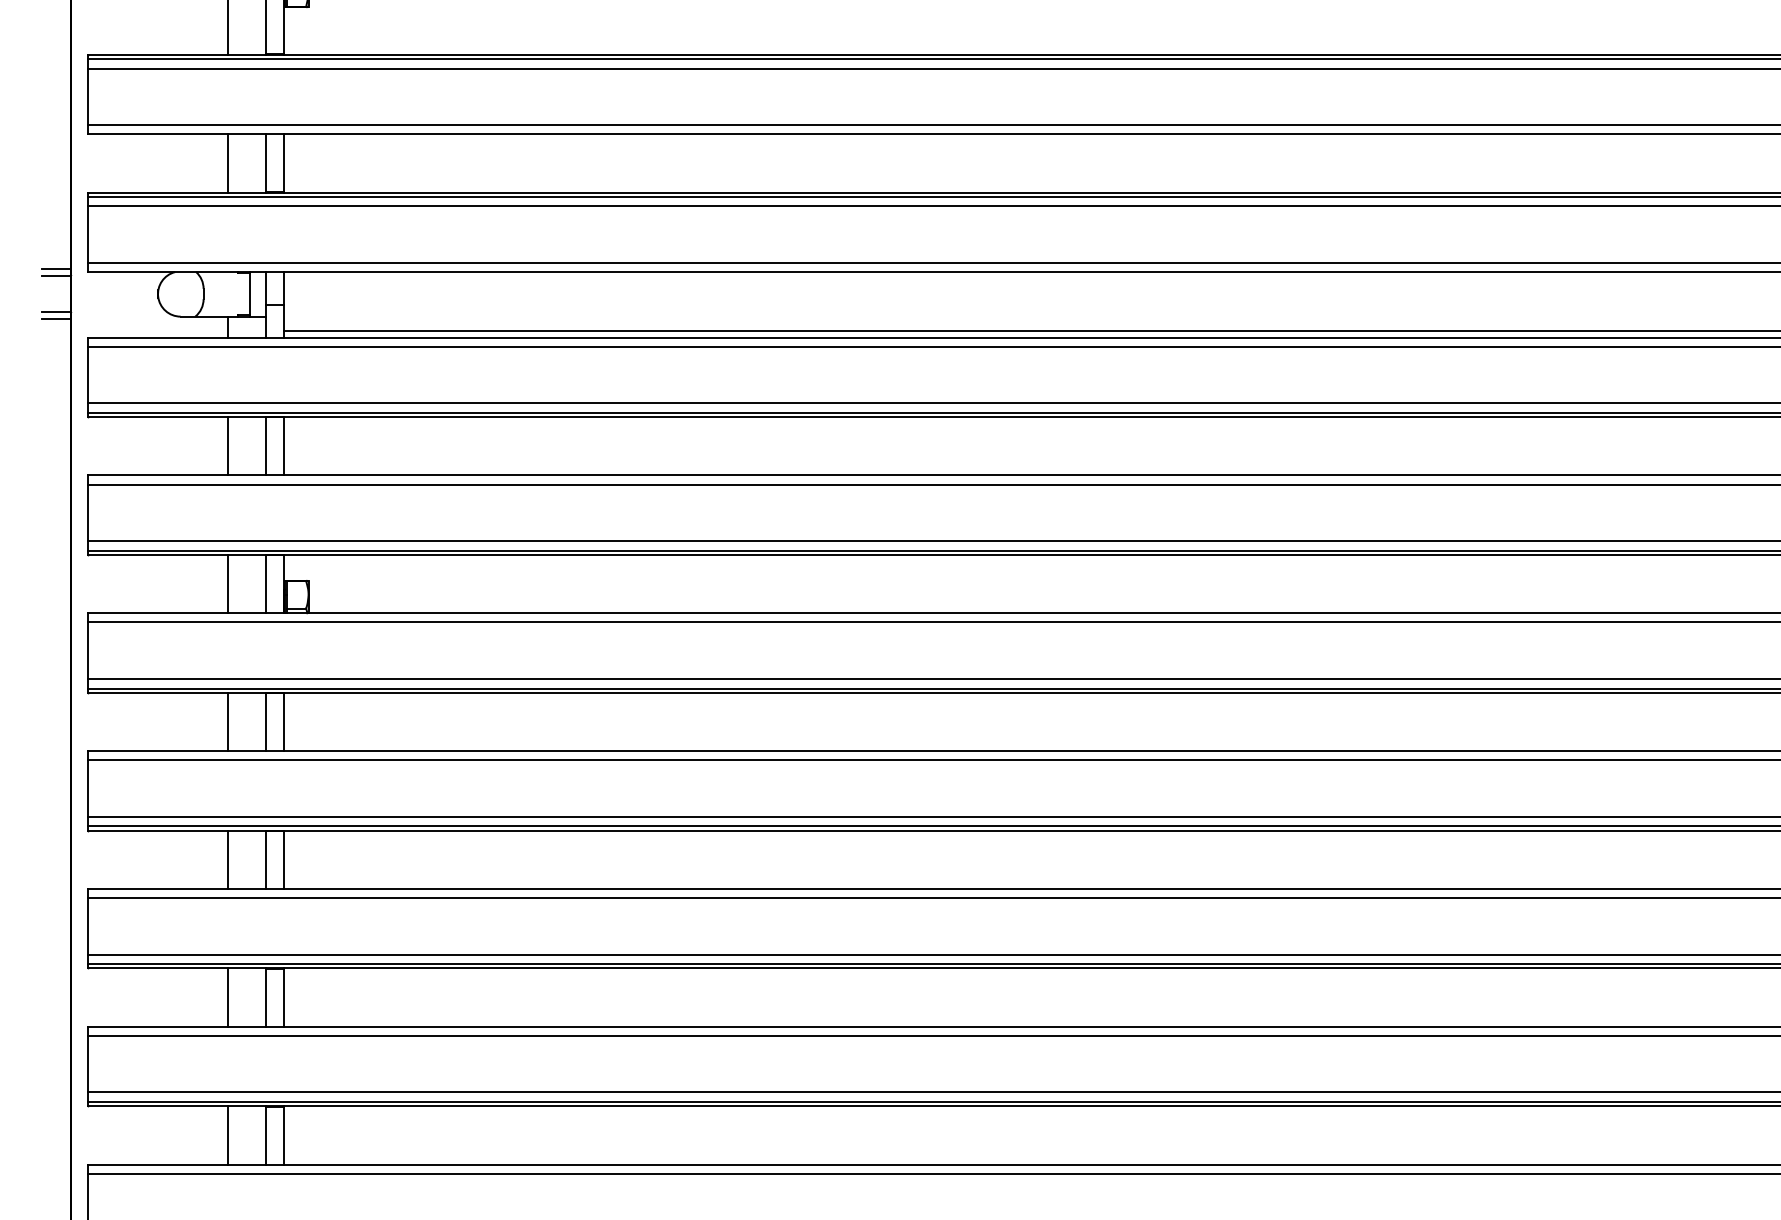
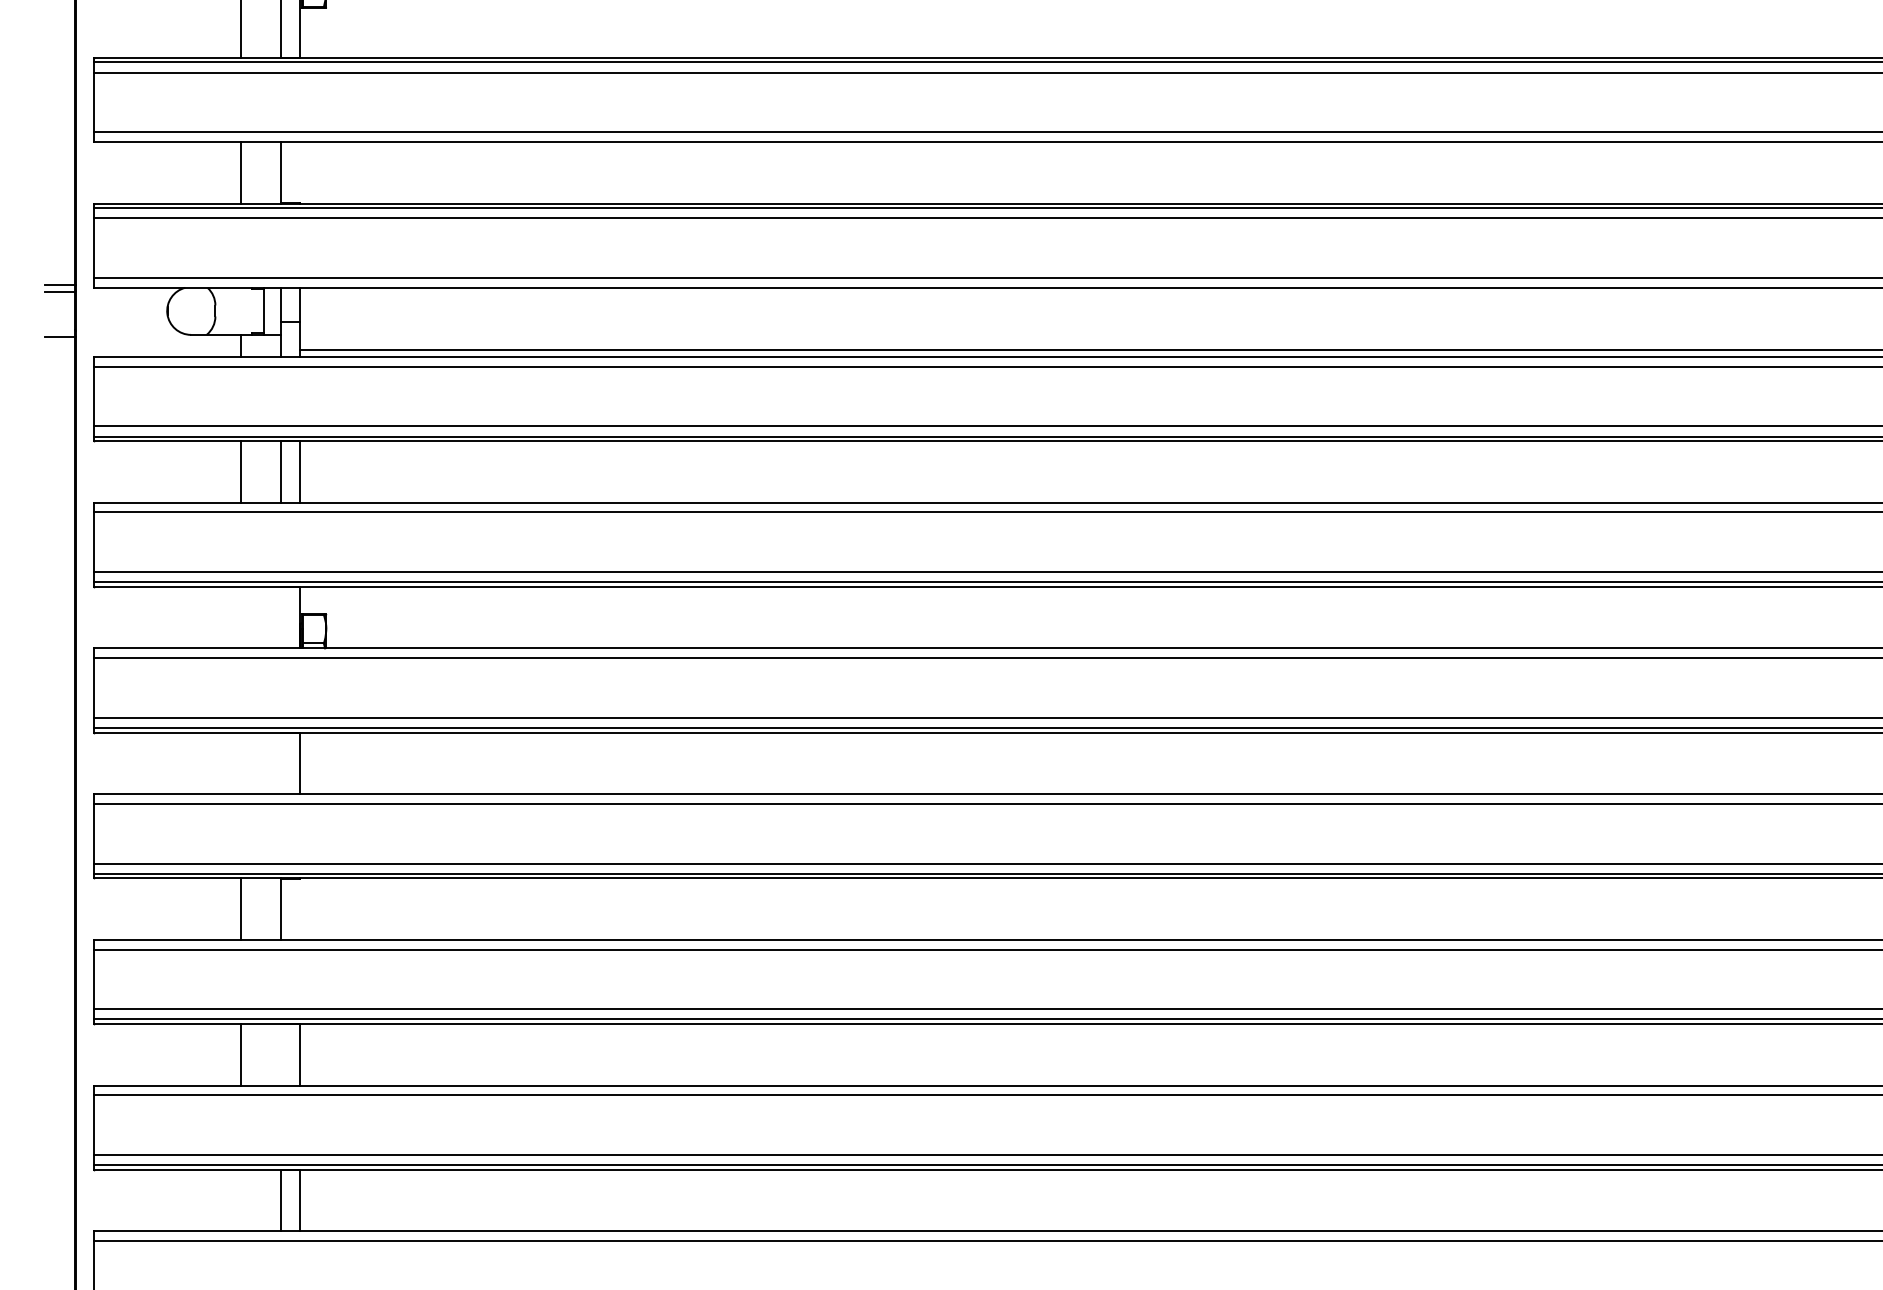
line: (283, 163) -> (299, 172), removed
line: (56, 312) -> (59, 330), removed
line: (228, 583) -> (241, 617), removed
line: (266, 583) -> (281, 617), removed
line: (228, 722) -> (241, 763), removed
line: (266, 722) -> (281, 763), removed
line: (283, 859) -> (299, 908), removed
line: (266, 997) -> (281, 1054), removed
line: (228, 1135) -> (241, 1200), removed

